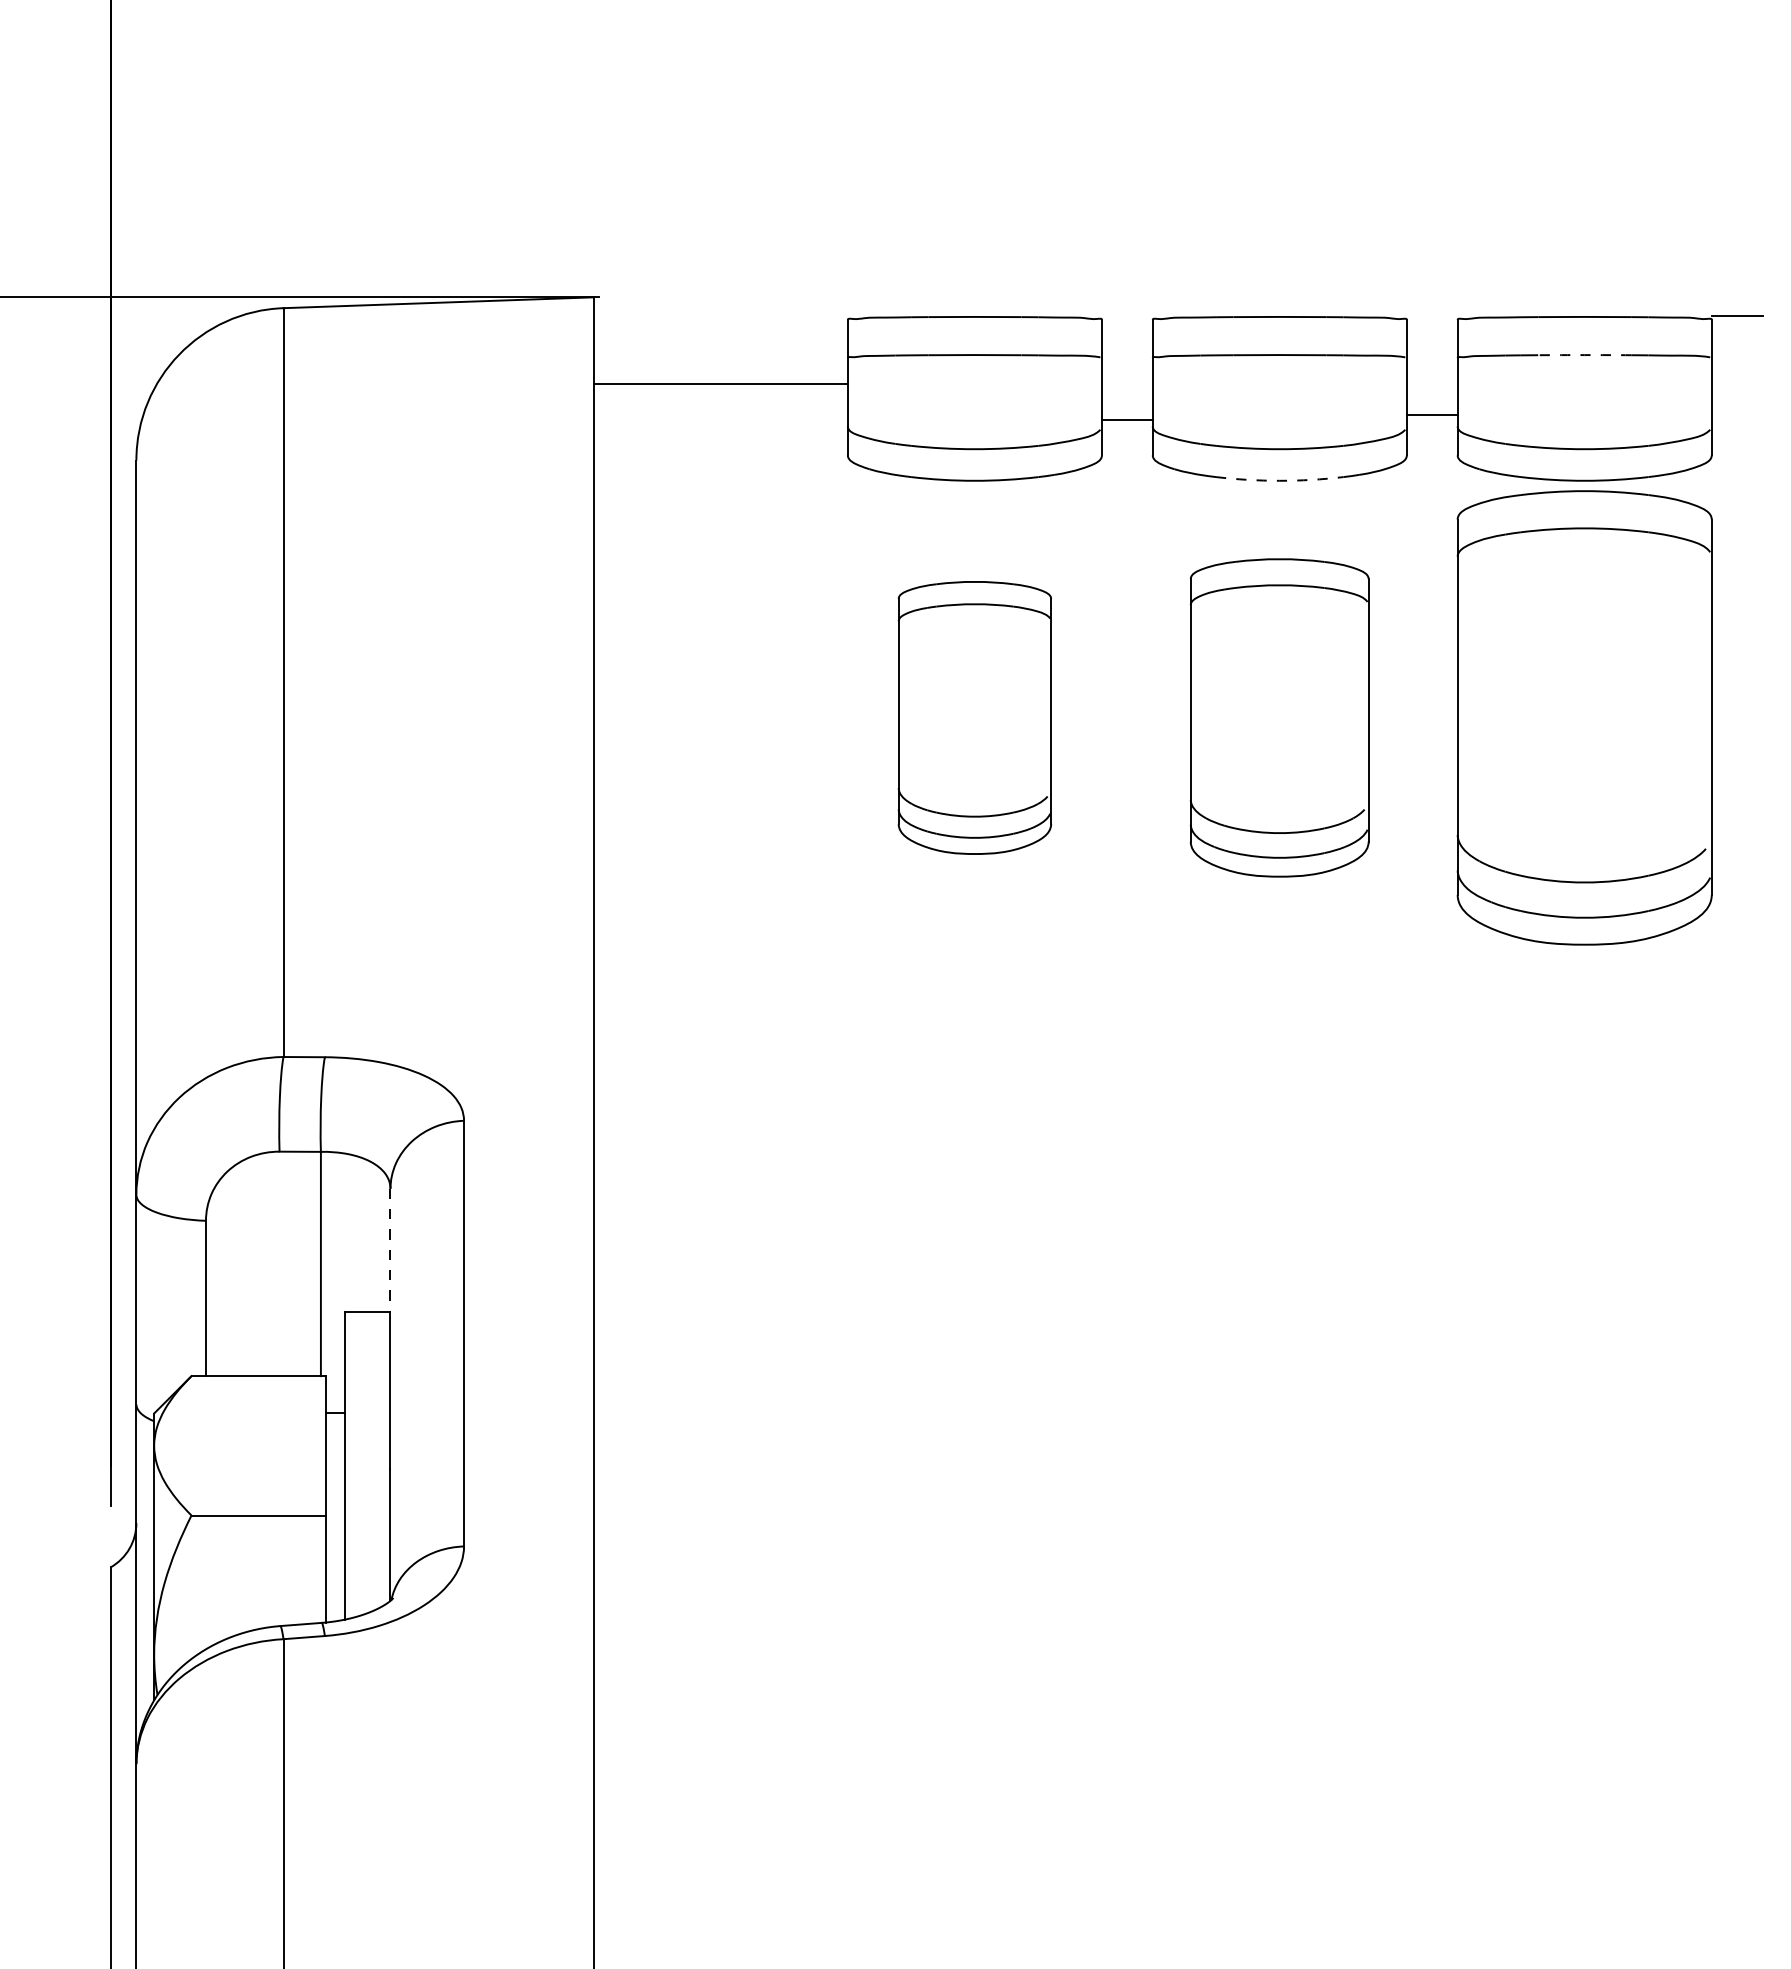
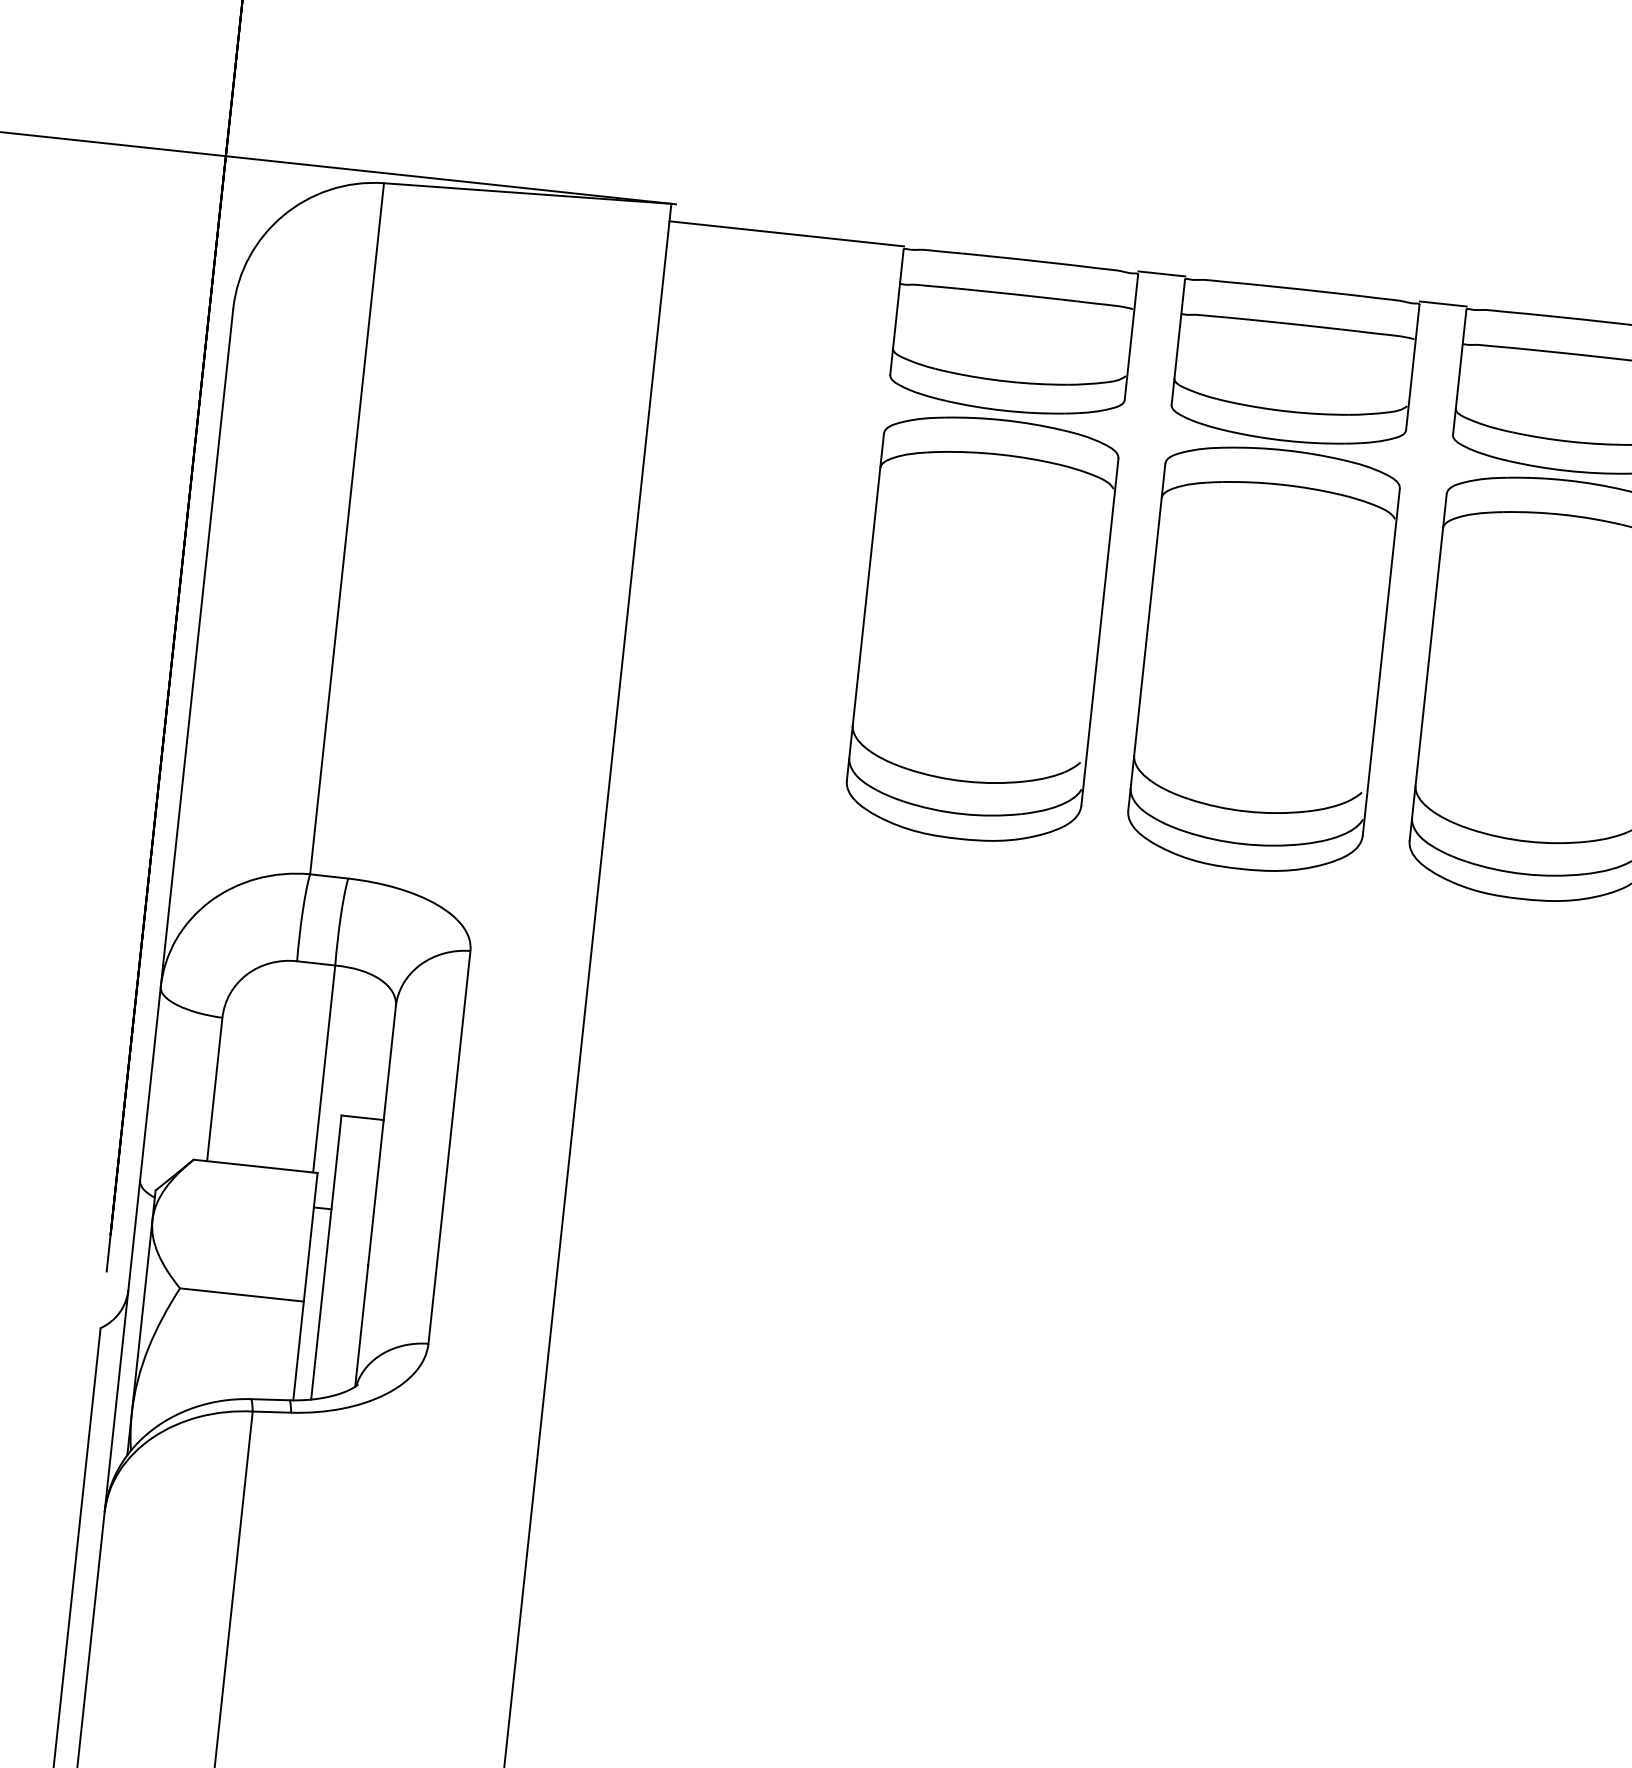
arc: (1584, 355) -> (1579, 355), dashed -> solid
line: (720, 384) -> (786, 234), moved
line: (1431, 415) -> (1442, 304), moved
line: (1126, 420) -> (1161, 274), moved
arc: (1279, 480) -> (1286, 440), dashed -> solid
part: (974, 717) -> (981, 629), size x1.67
part: (1279, 717) -> (1262, 659), size x1.43
line: (390, 1250) -> (389, 1063), dashed -> solid

